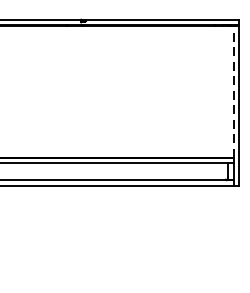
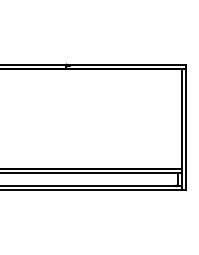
line: (232, 90) -> (181, 118), dashed -> solid

